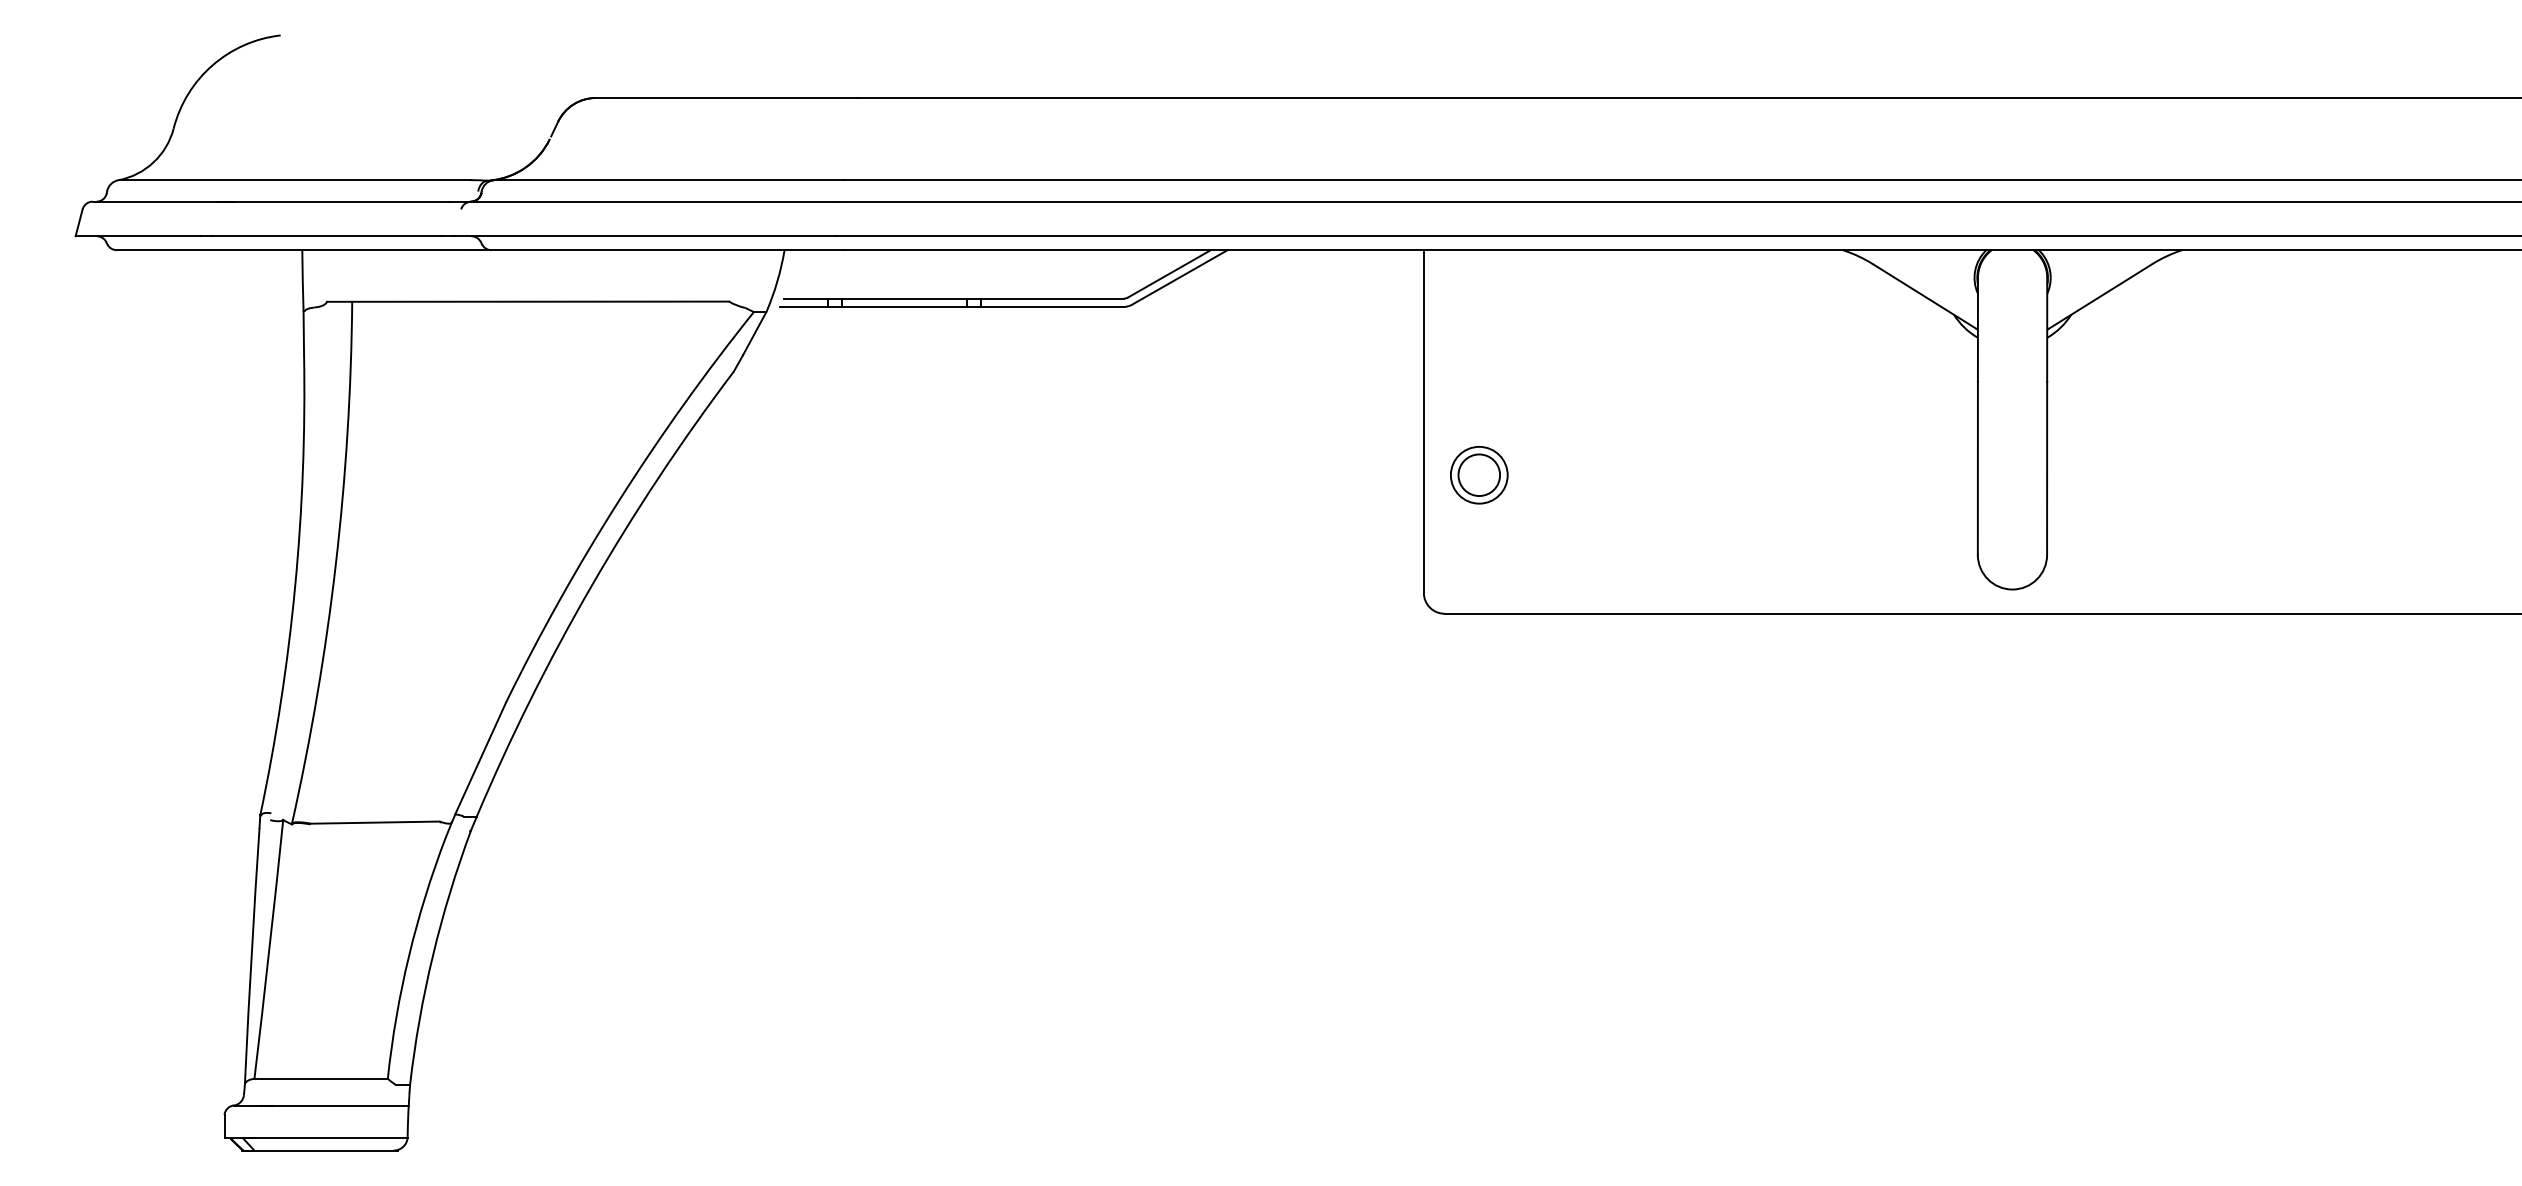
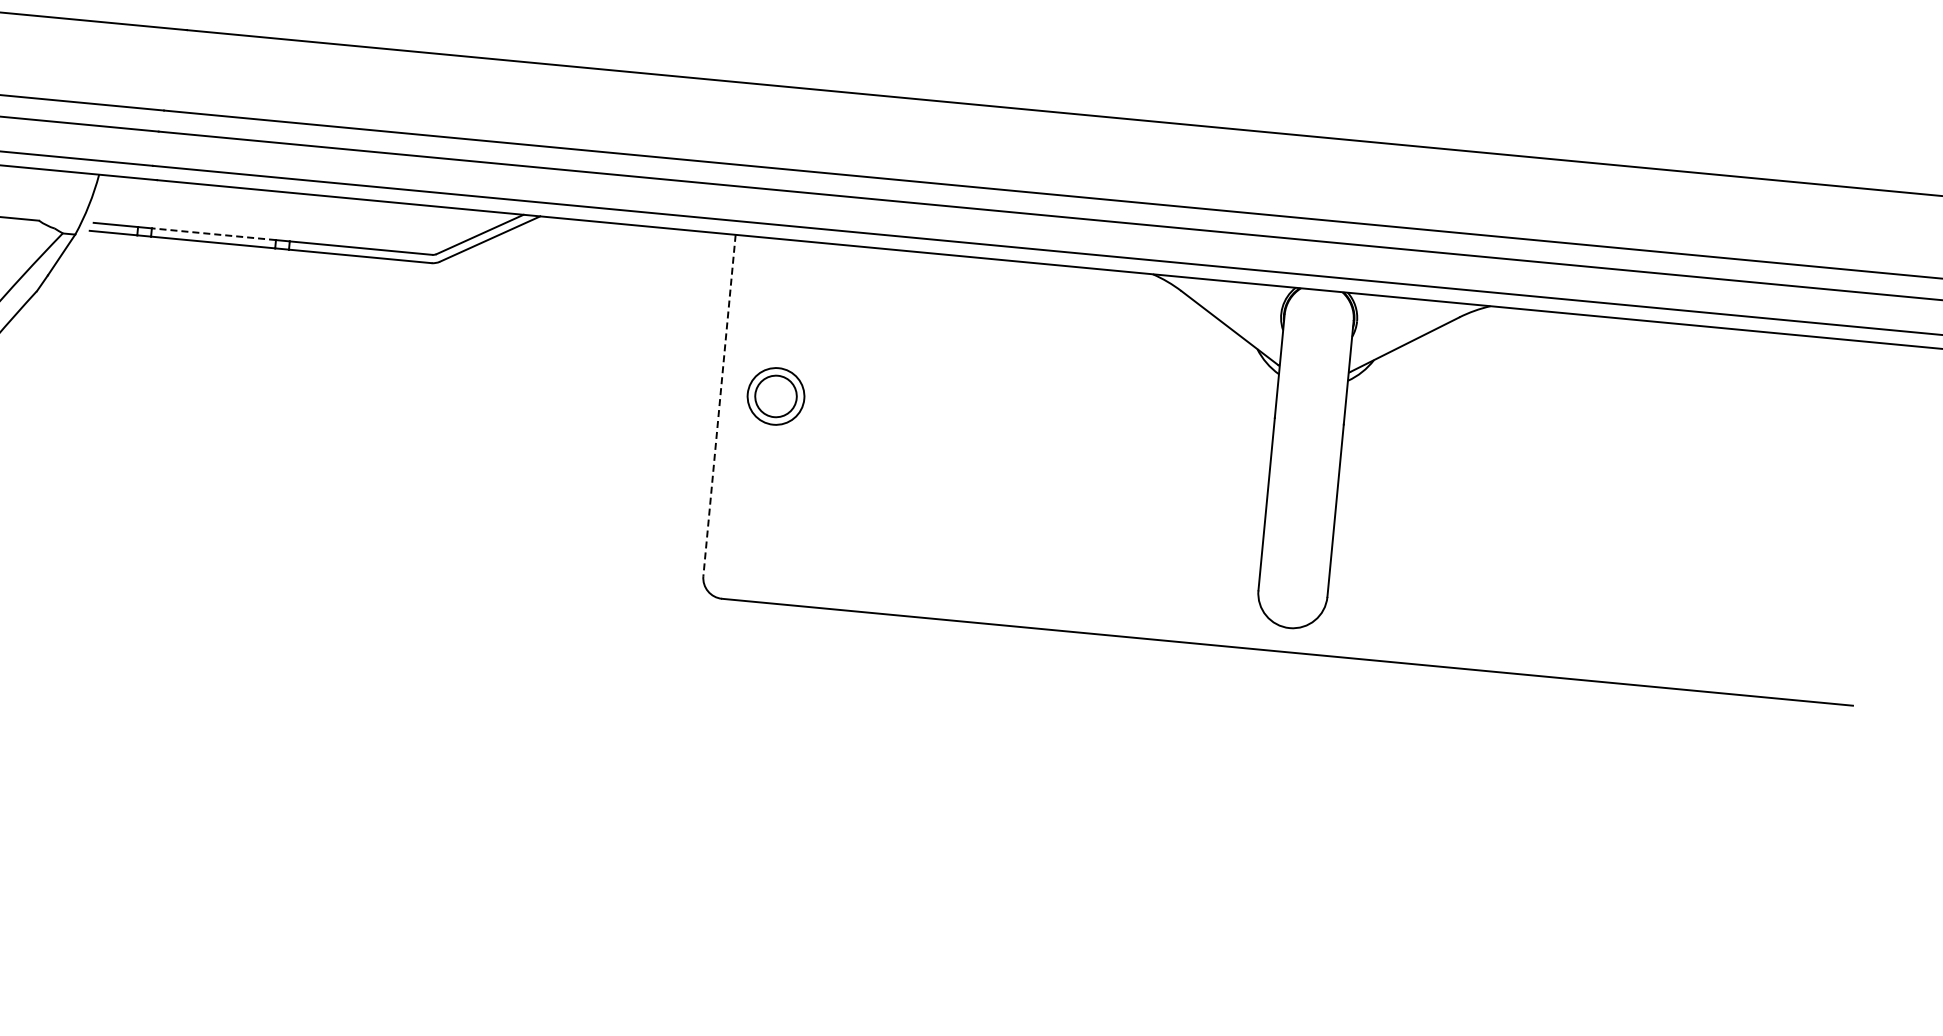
line: (903, 298) -> (213, 234), solid -> dashed
line: (1423, 422) -> (719, 406), solid -> dashed
part: (1479, 475) -> (776, 396), moved

